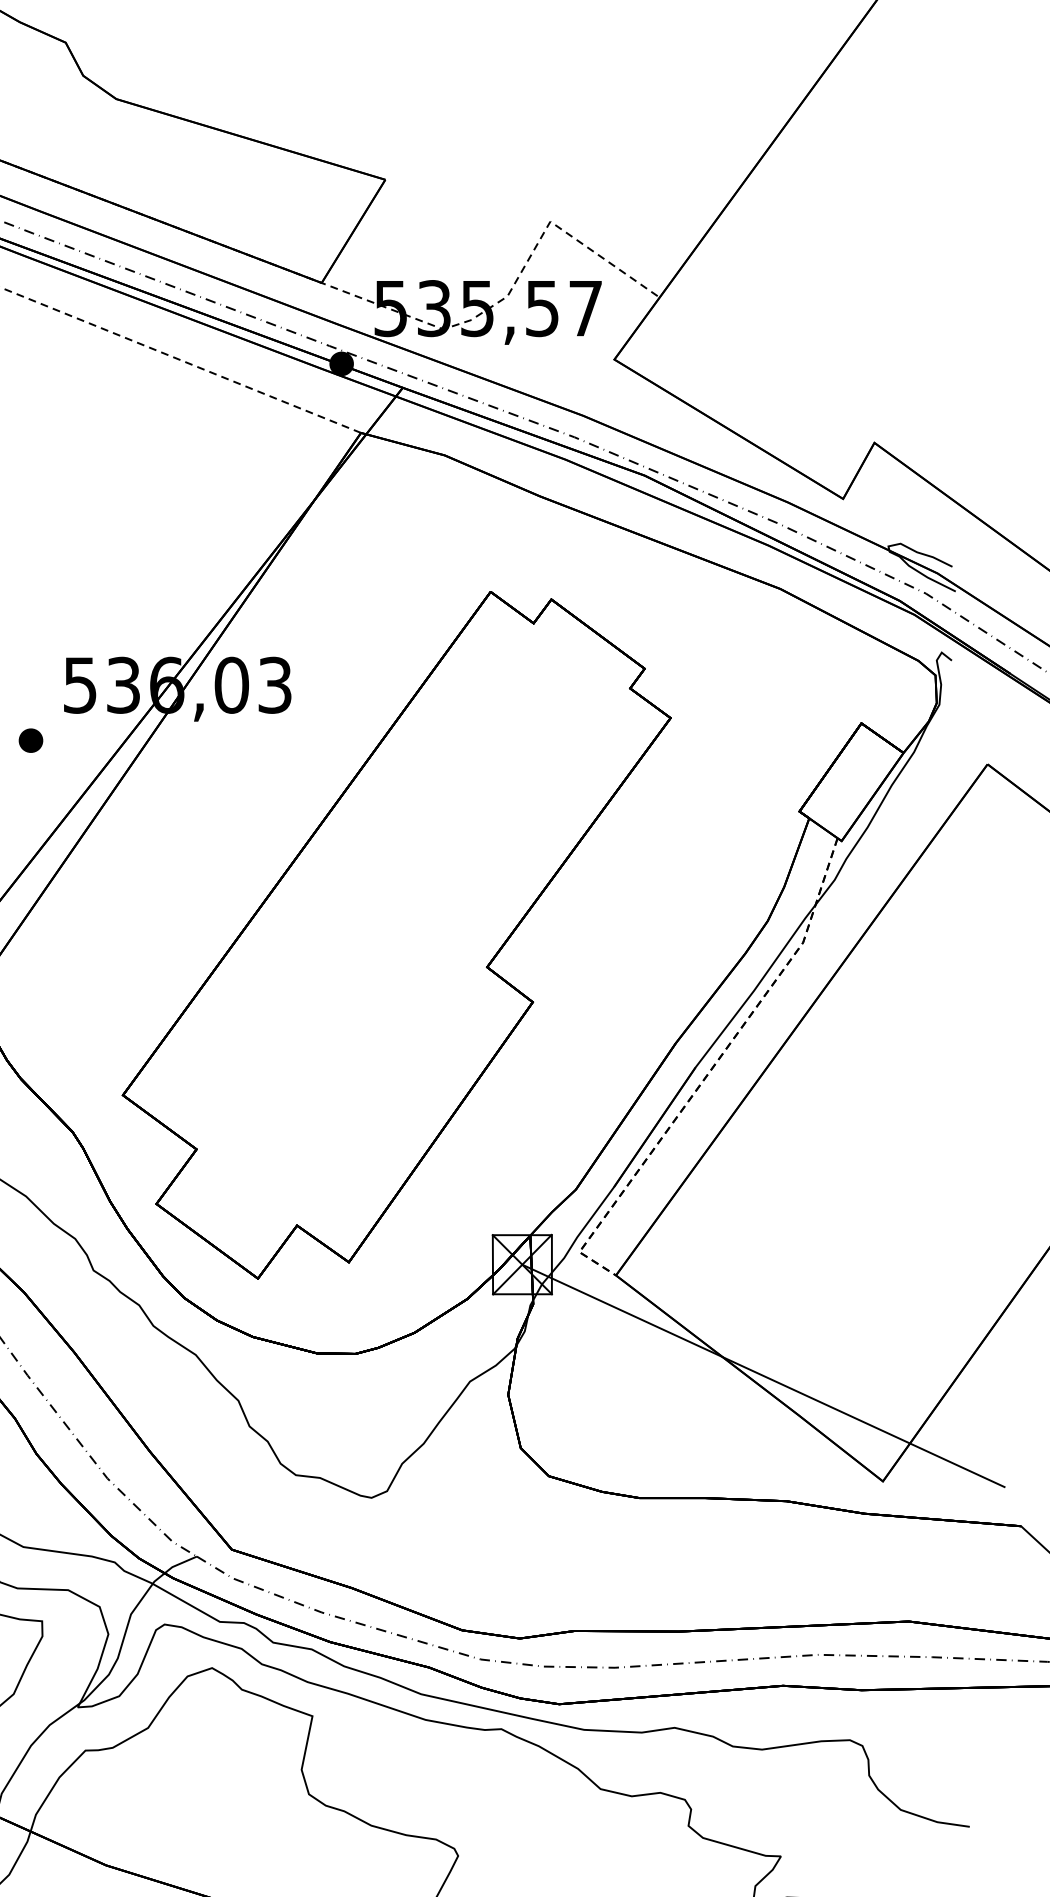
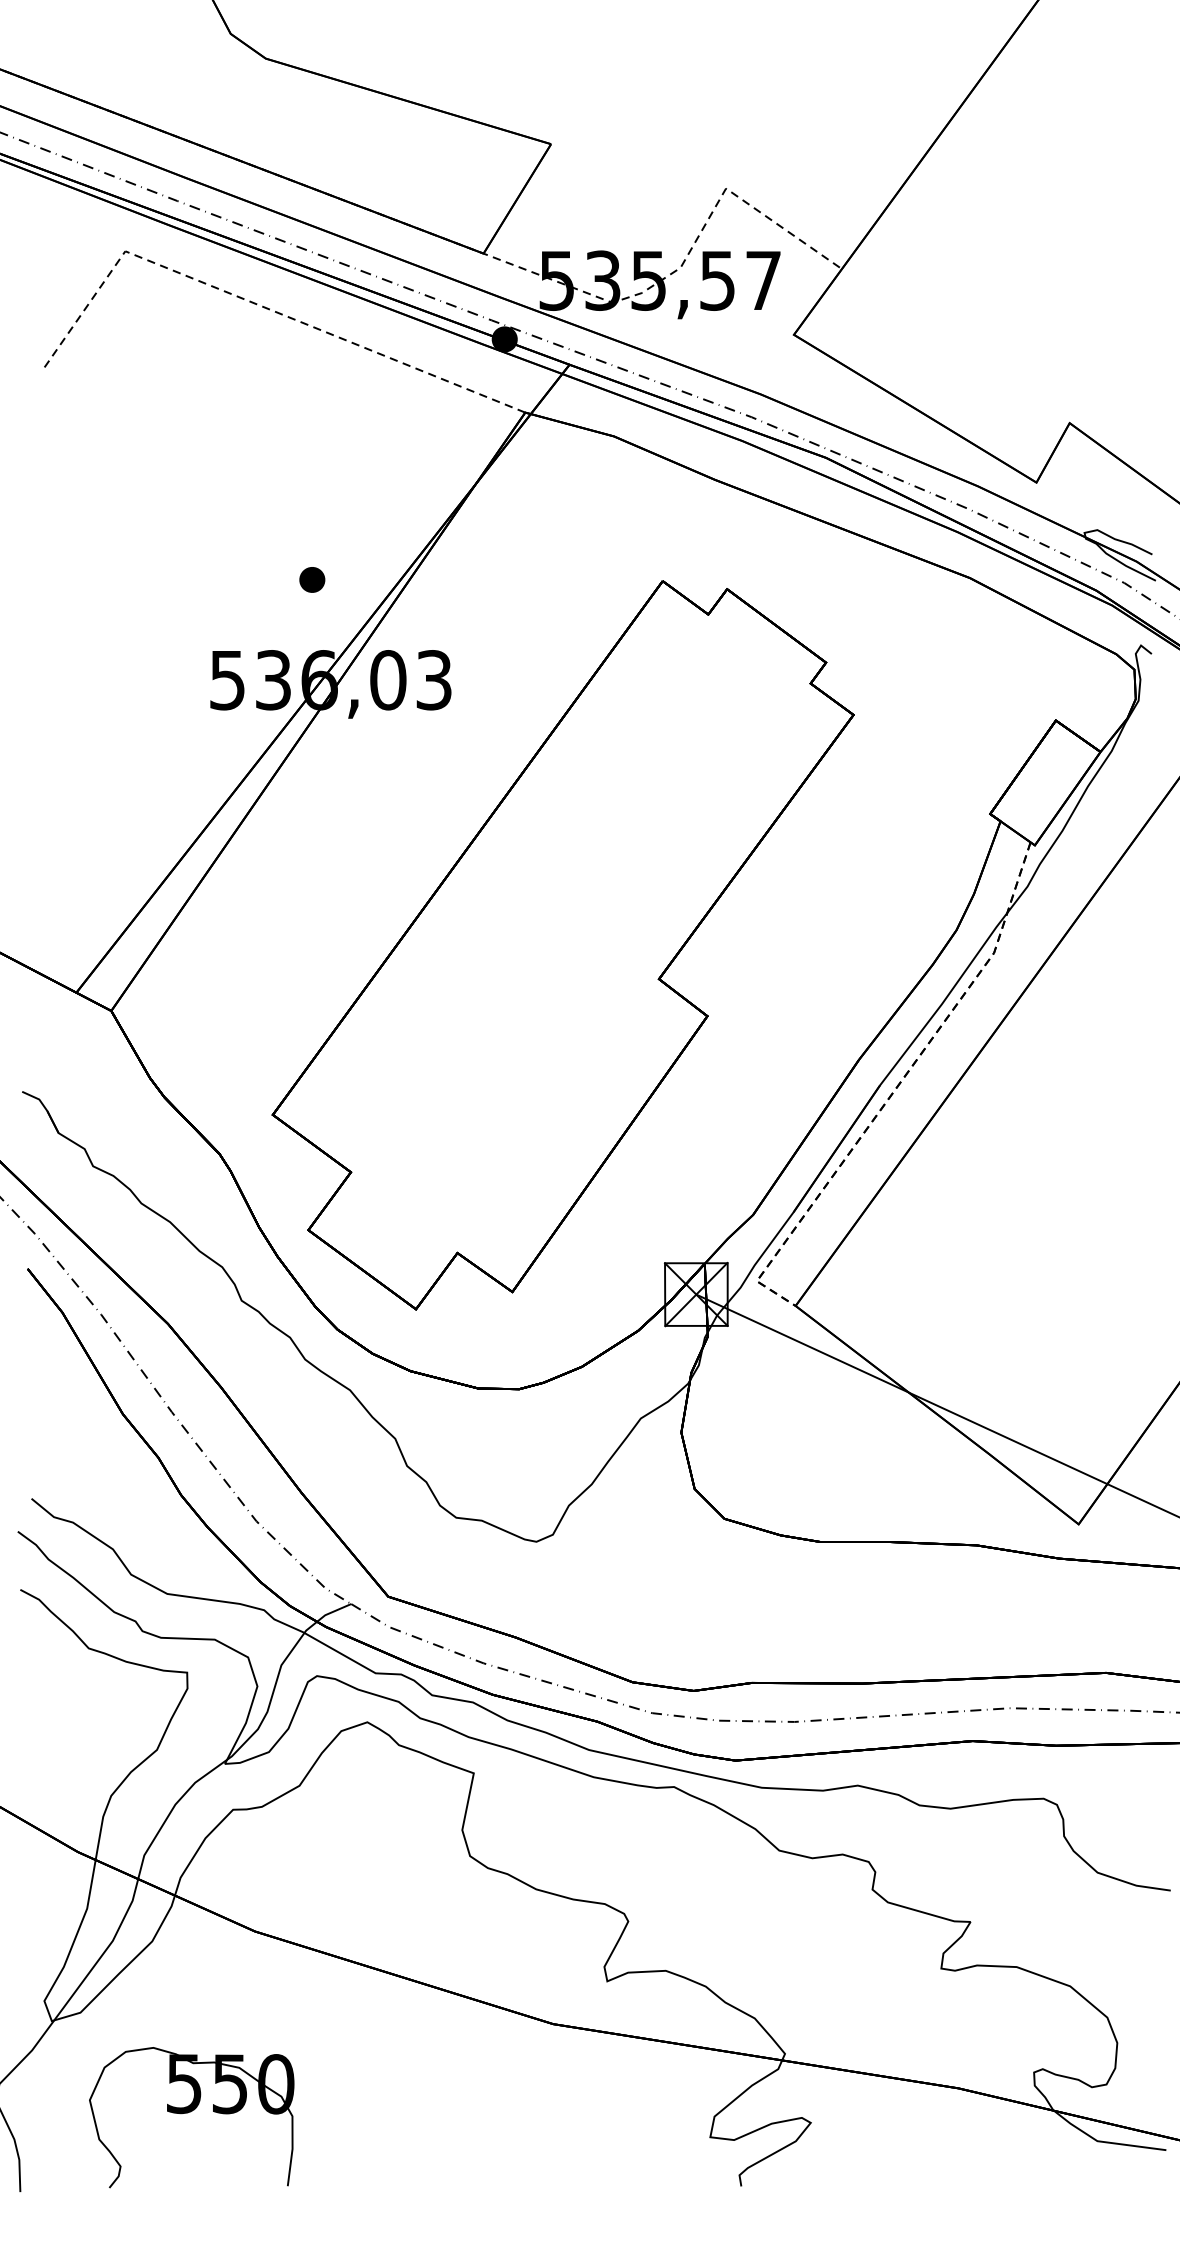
part: (31, 740) -> (312, 579), moved

